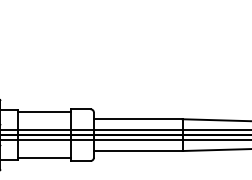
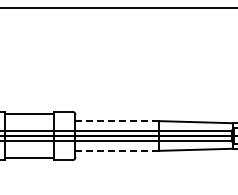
line: (138, 119) -> (117, 121), solid -> dashed
line: (138, 150) -> (117, 150), solid -> dashed

